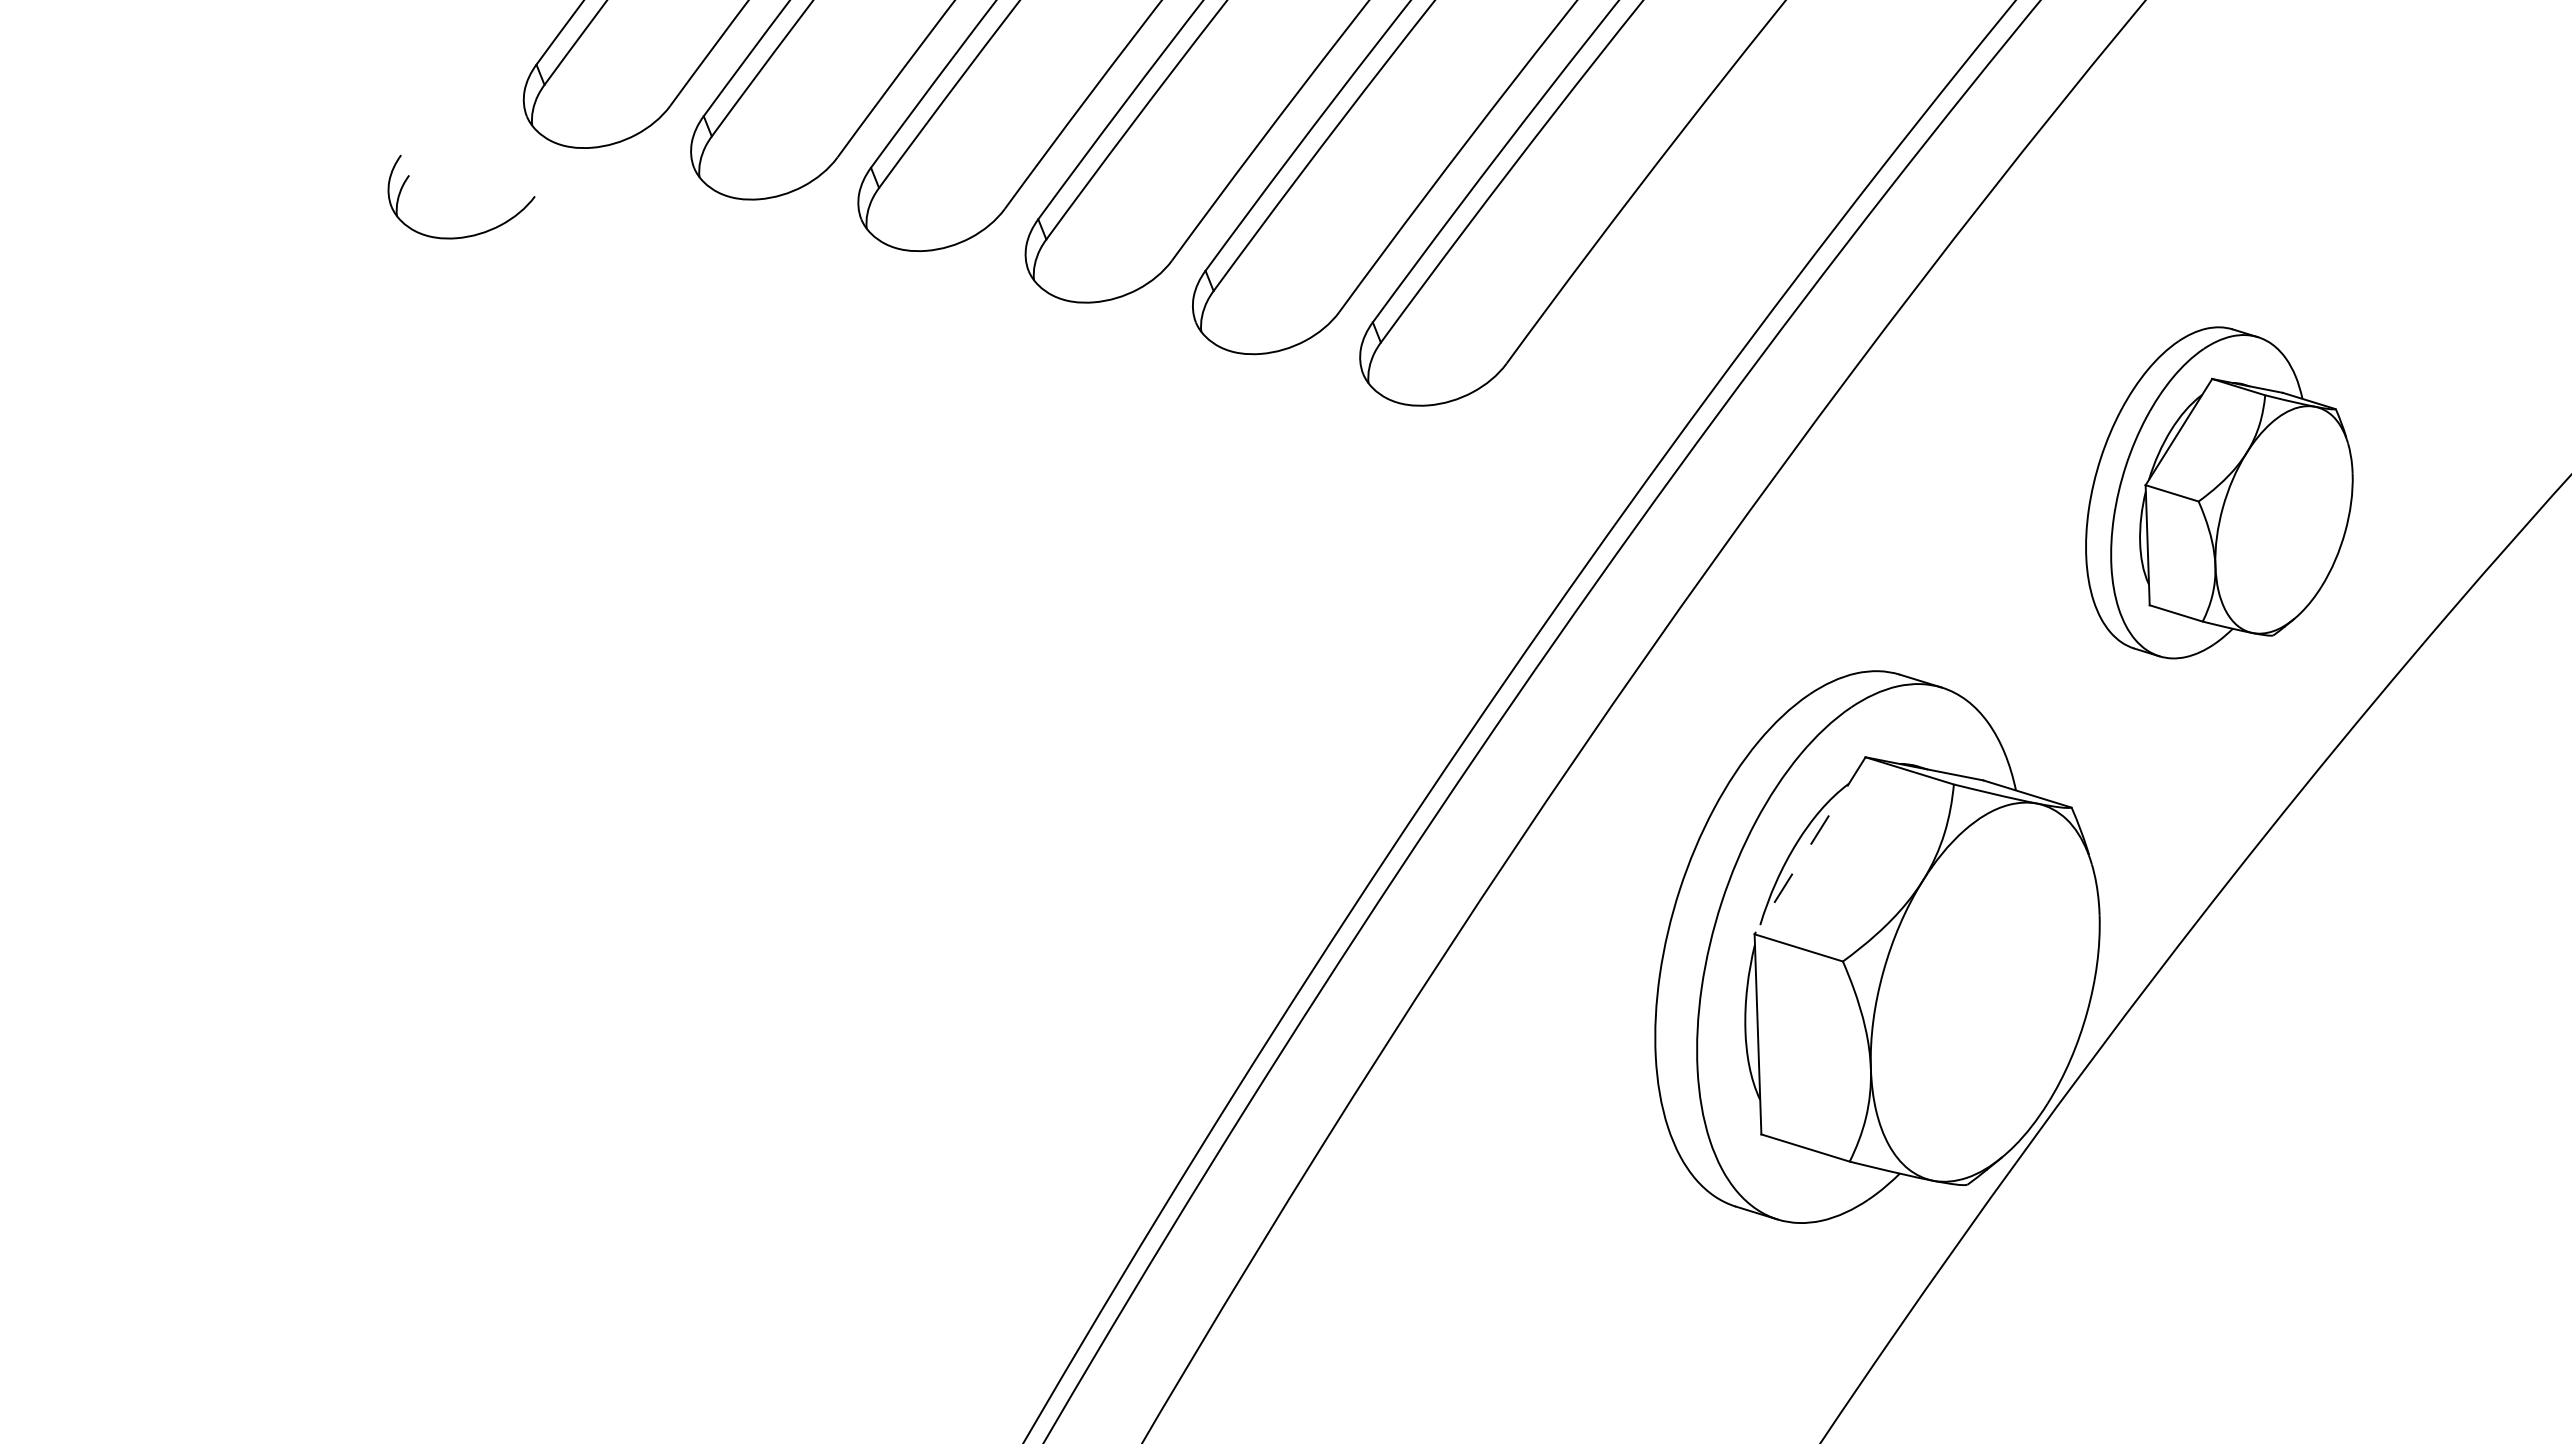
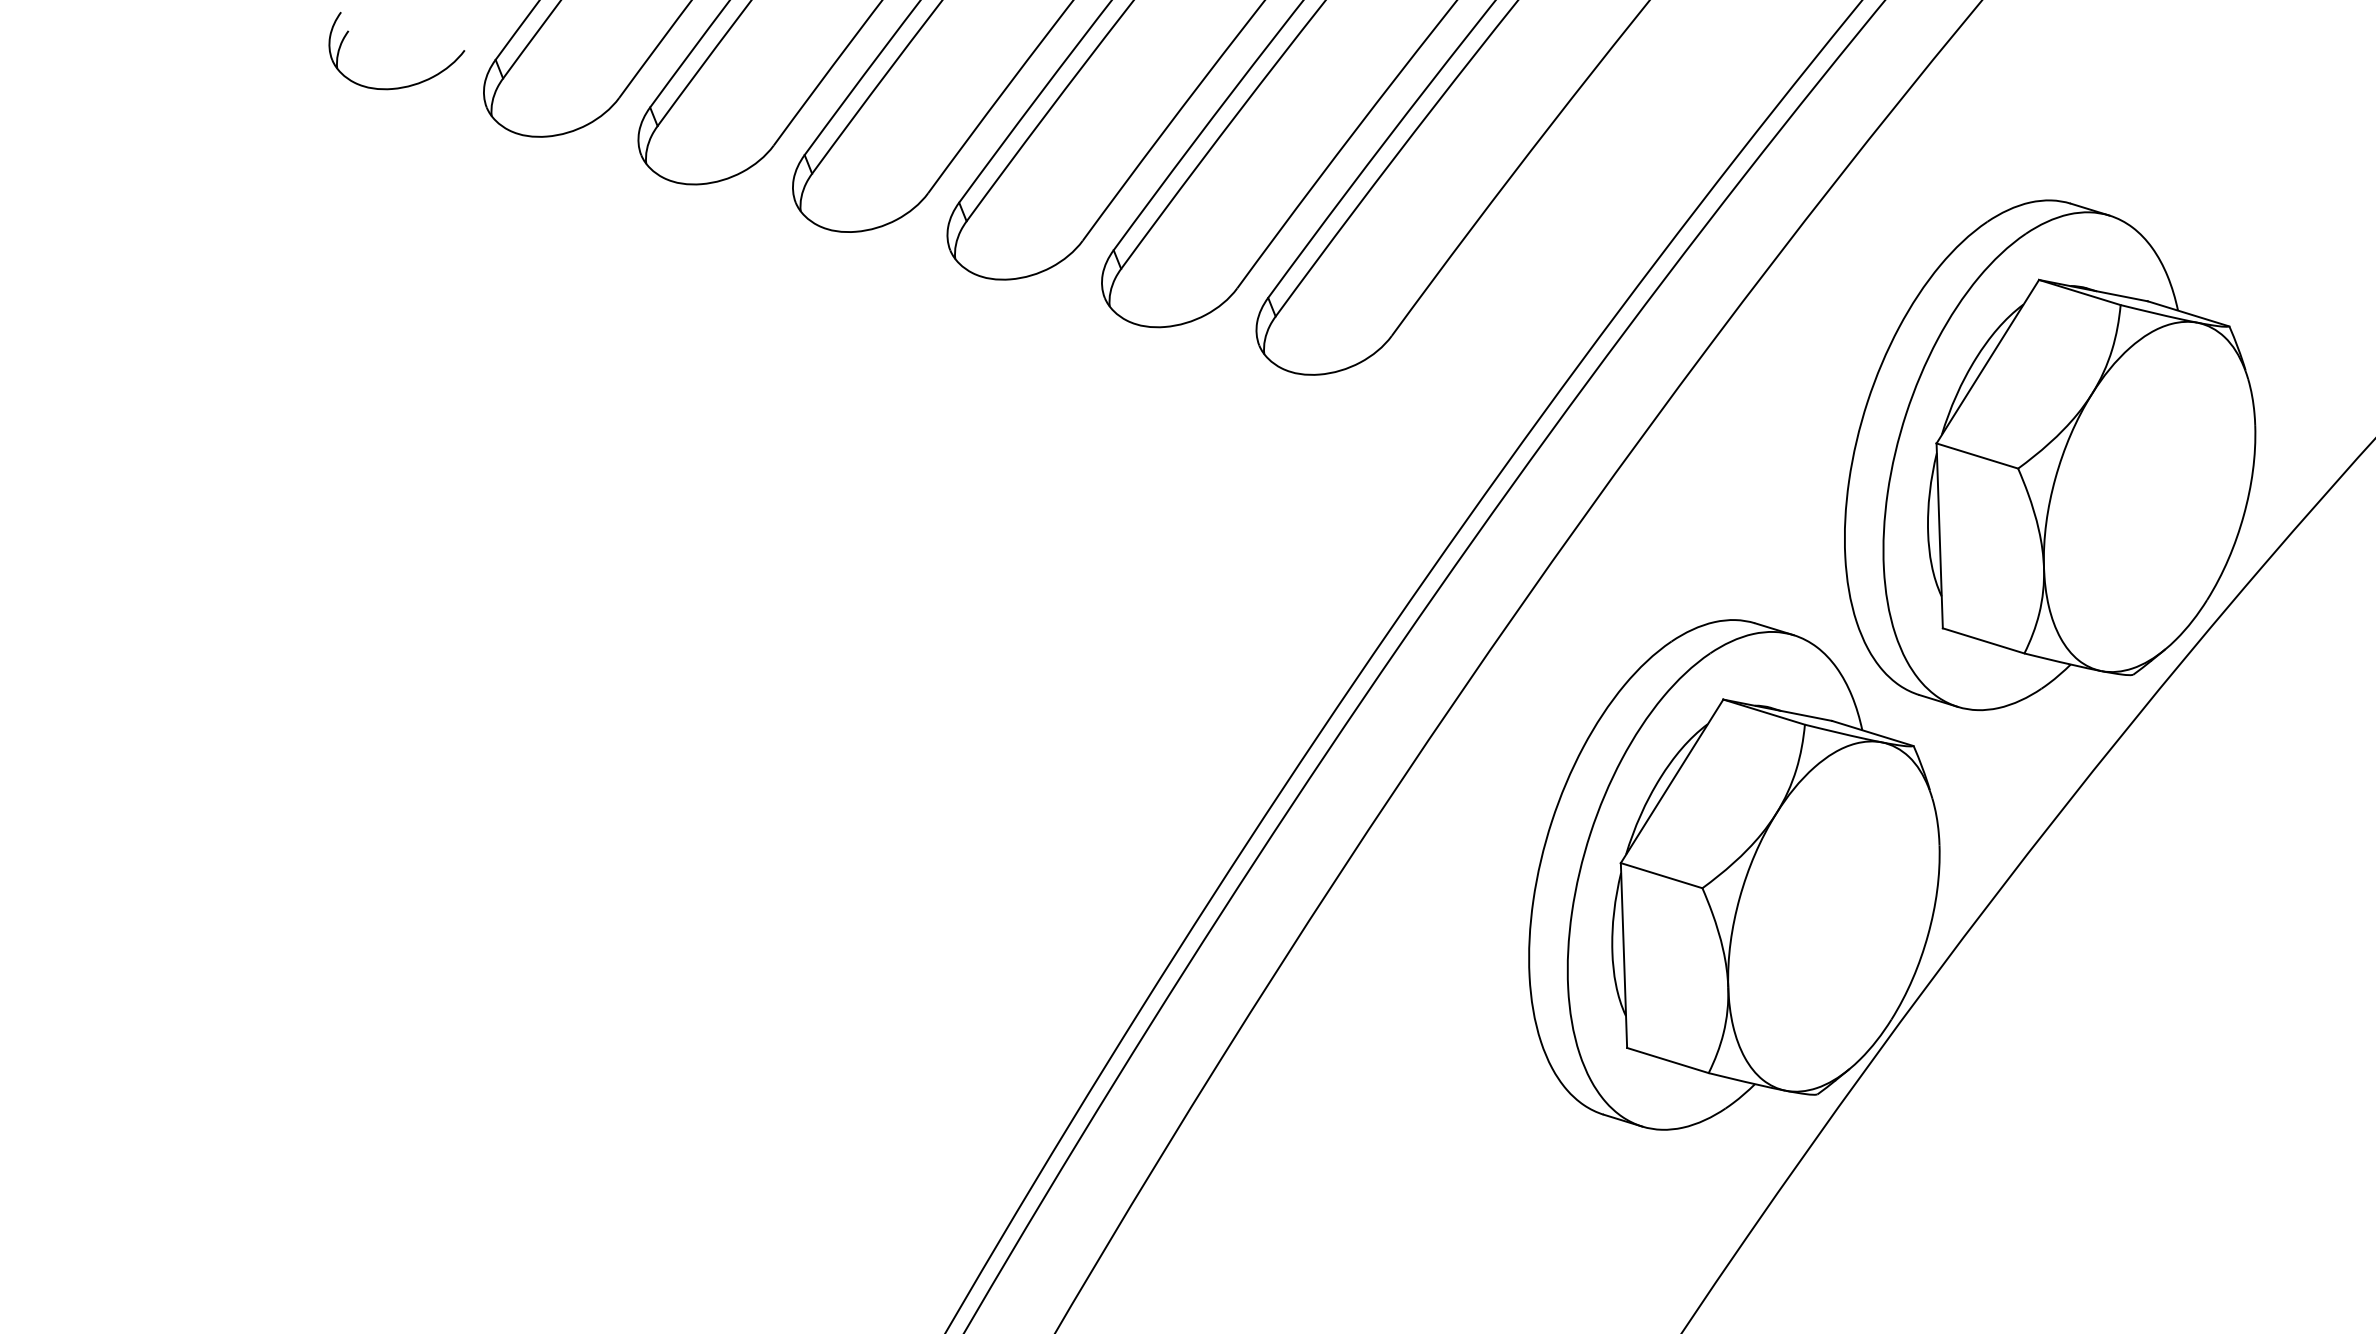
part: (467, 235) -> (402, 86), moved
part: (2219, 492) -> (2050, 455), size x1.67
line: (1809, 846) -> (1671, 782), dashed -> solid

